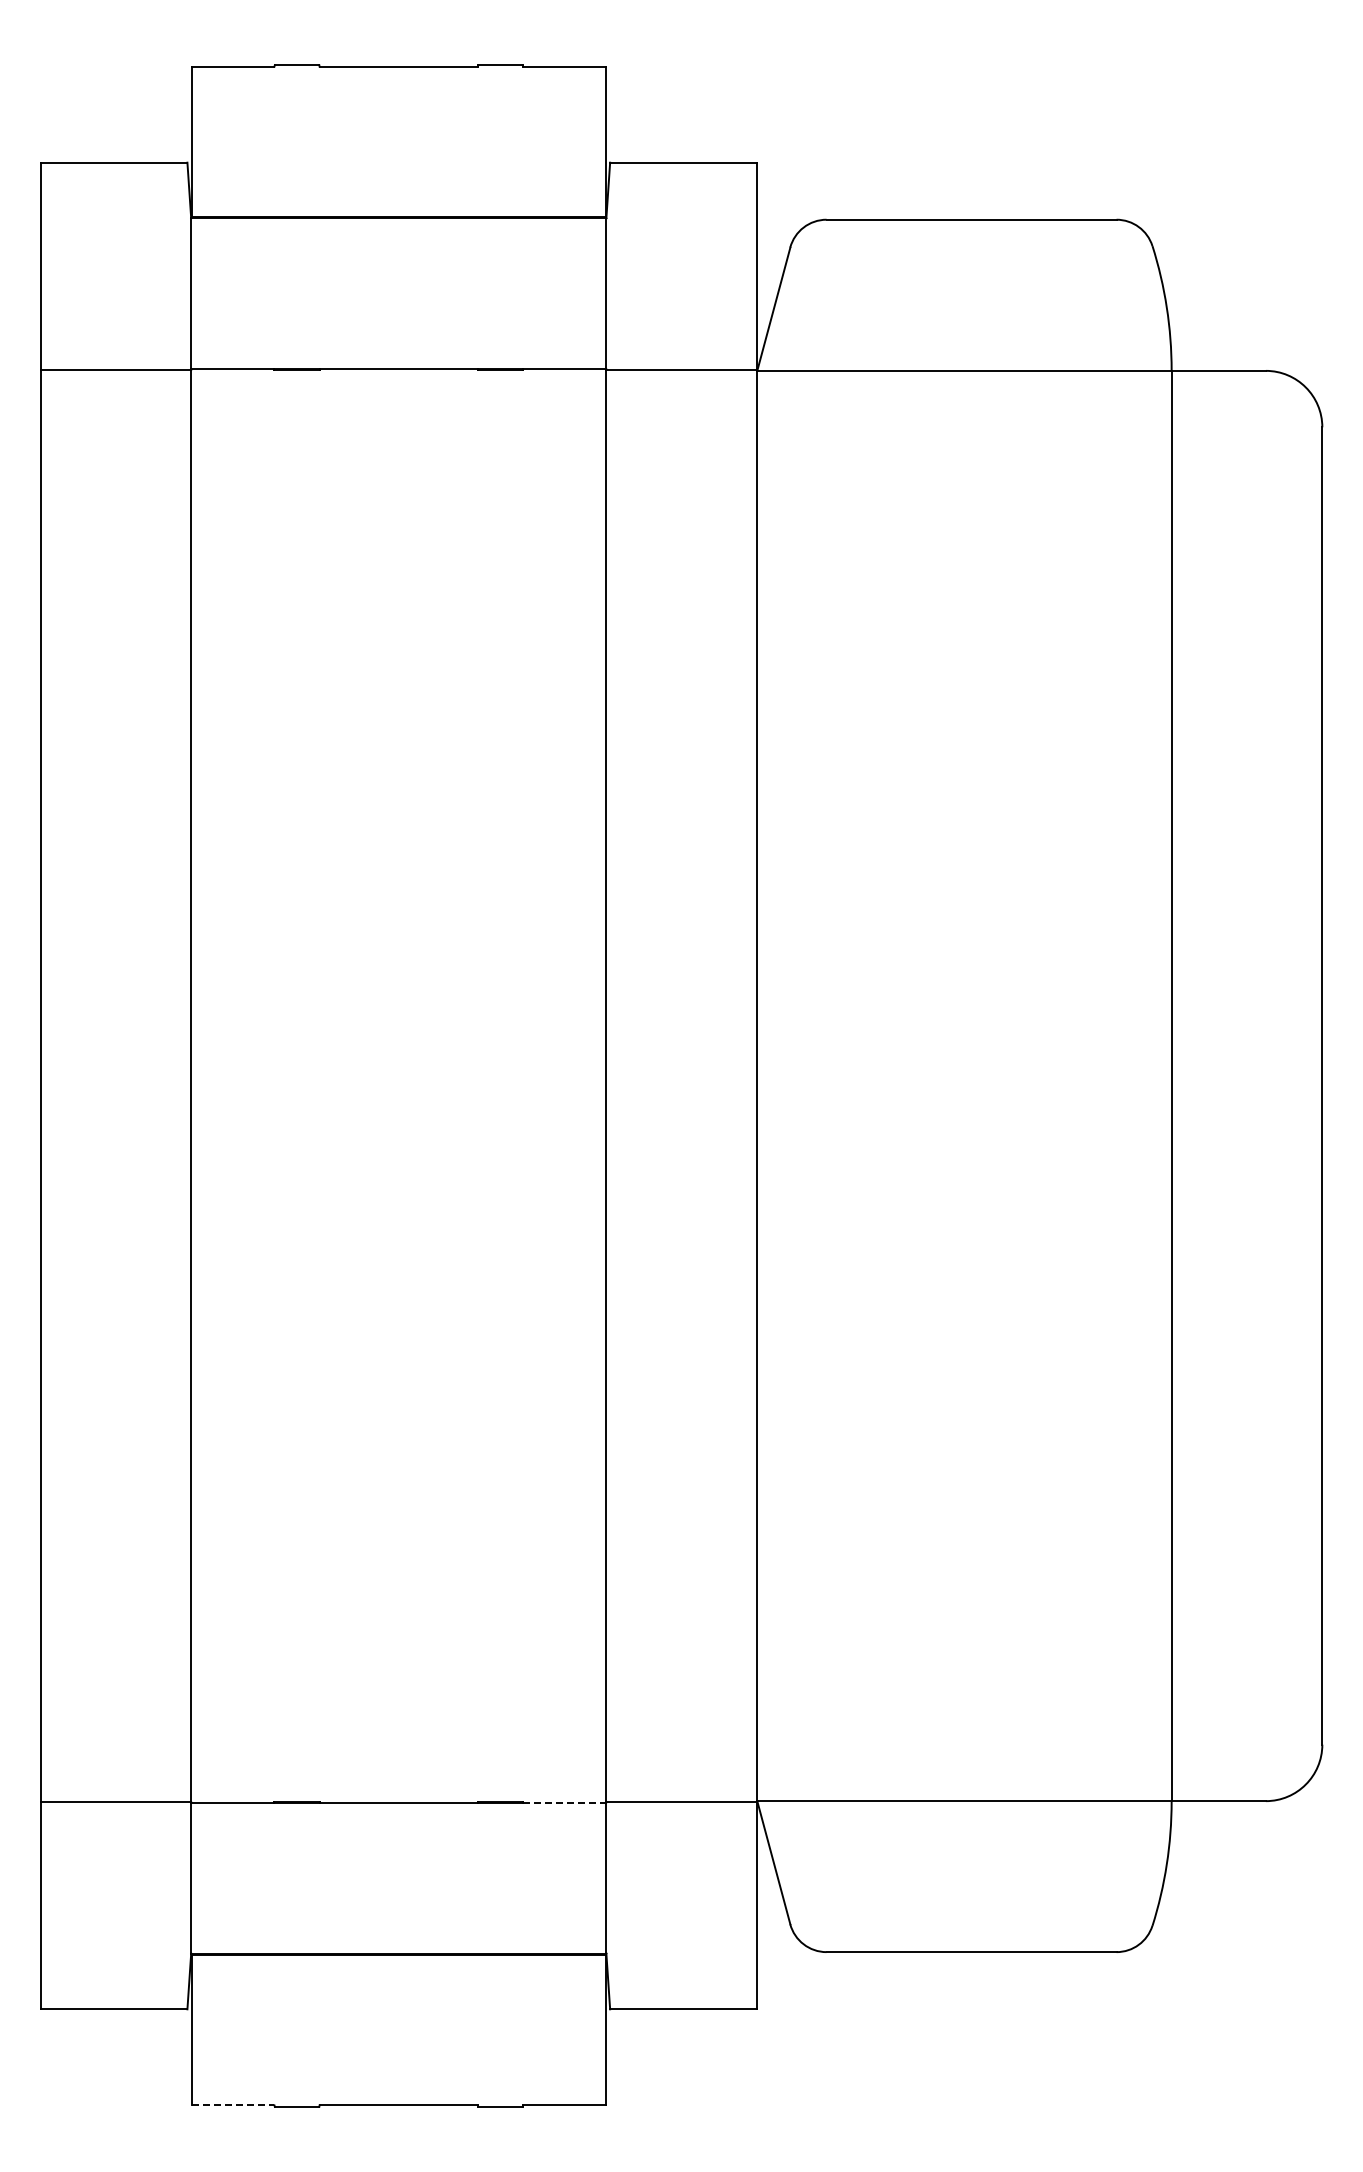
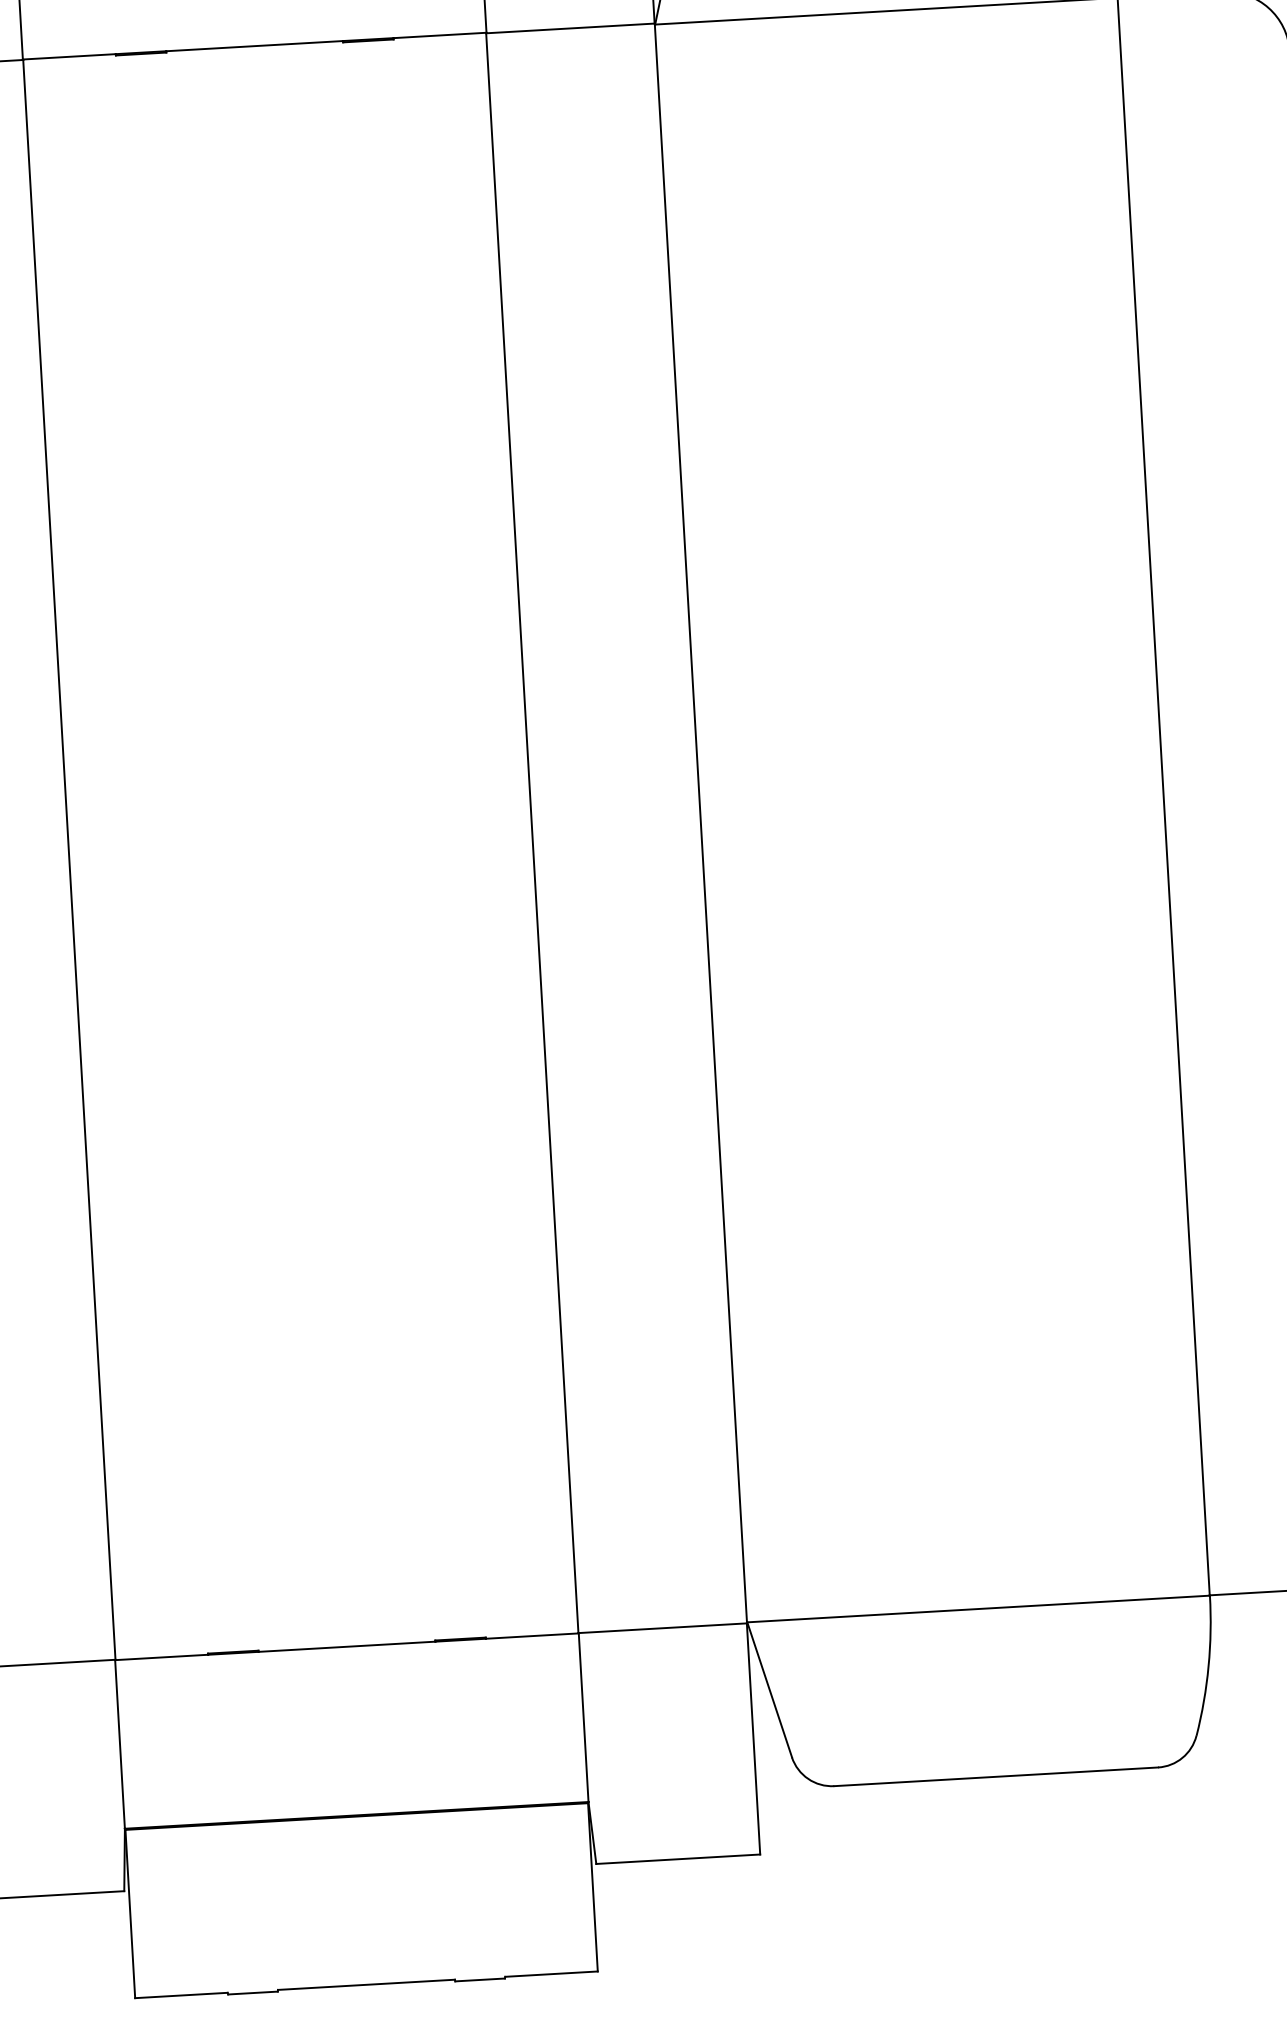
line: (564, 1802) -> (532, 1635), dashed -> solid
line: (233, 2105) -> (181, 1995), dashed -> solid

